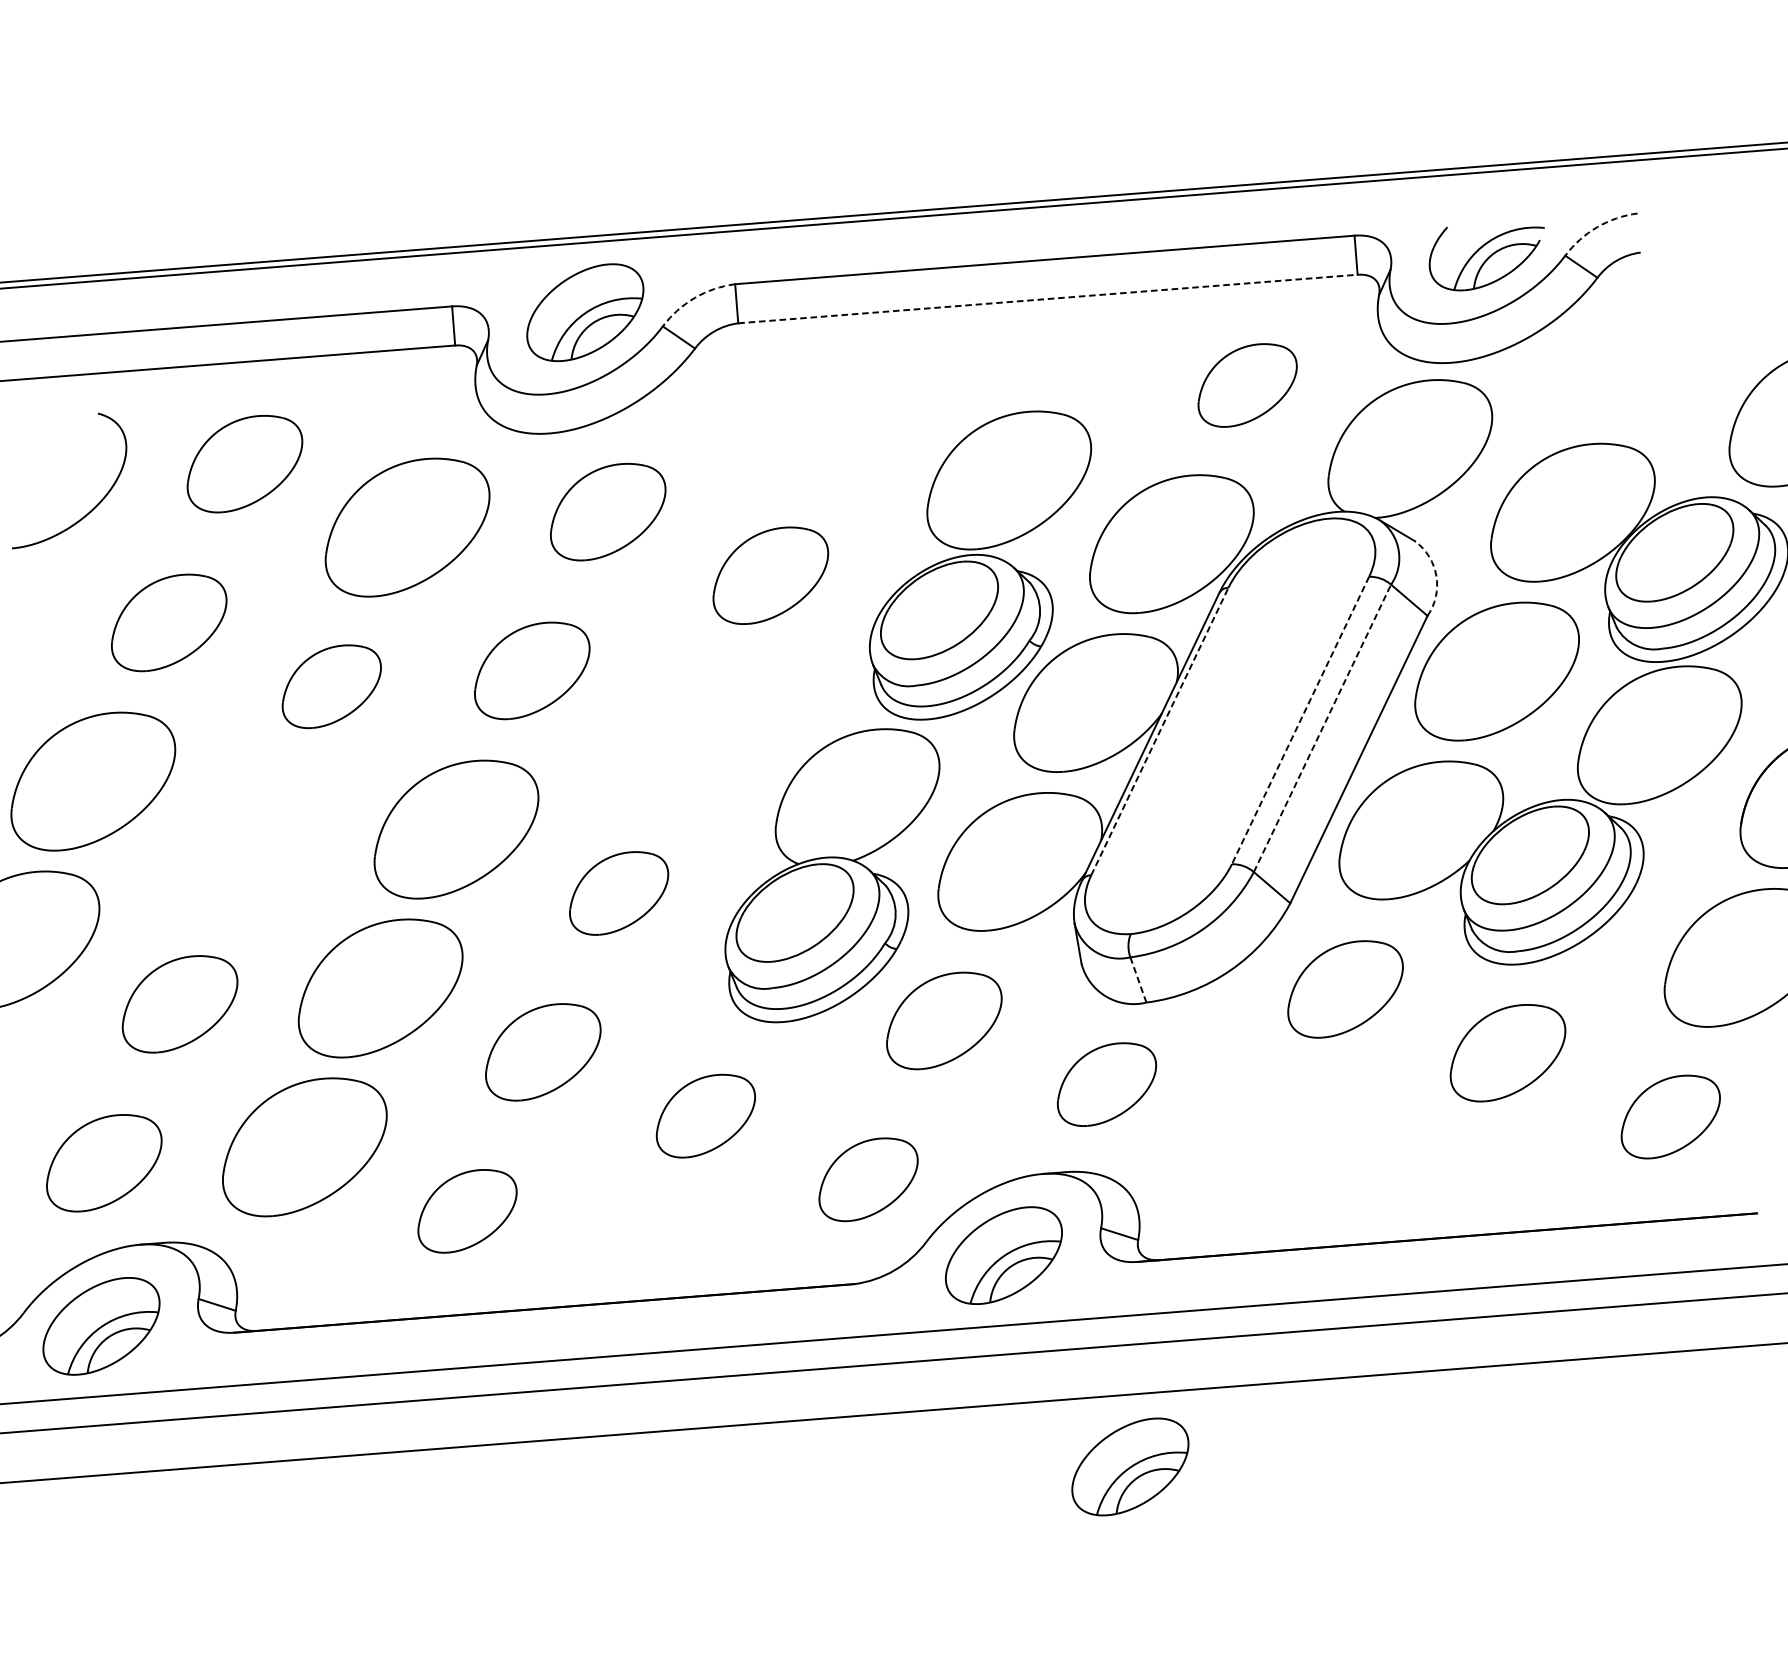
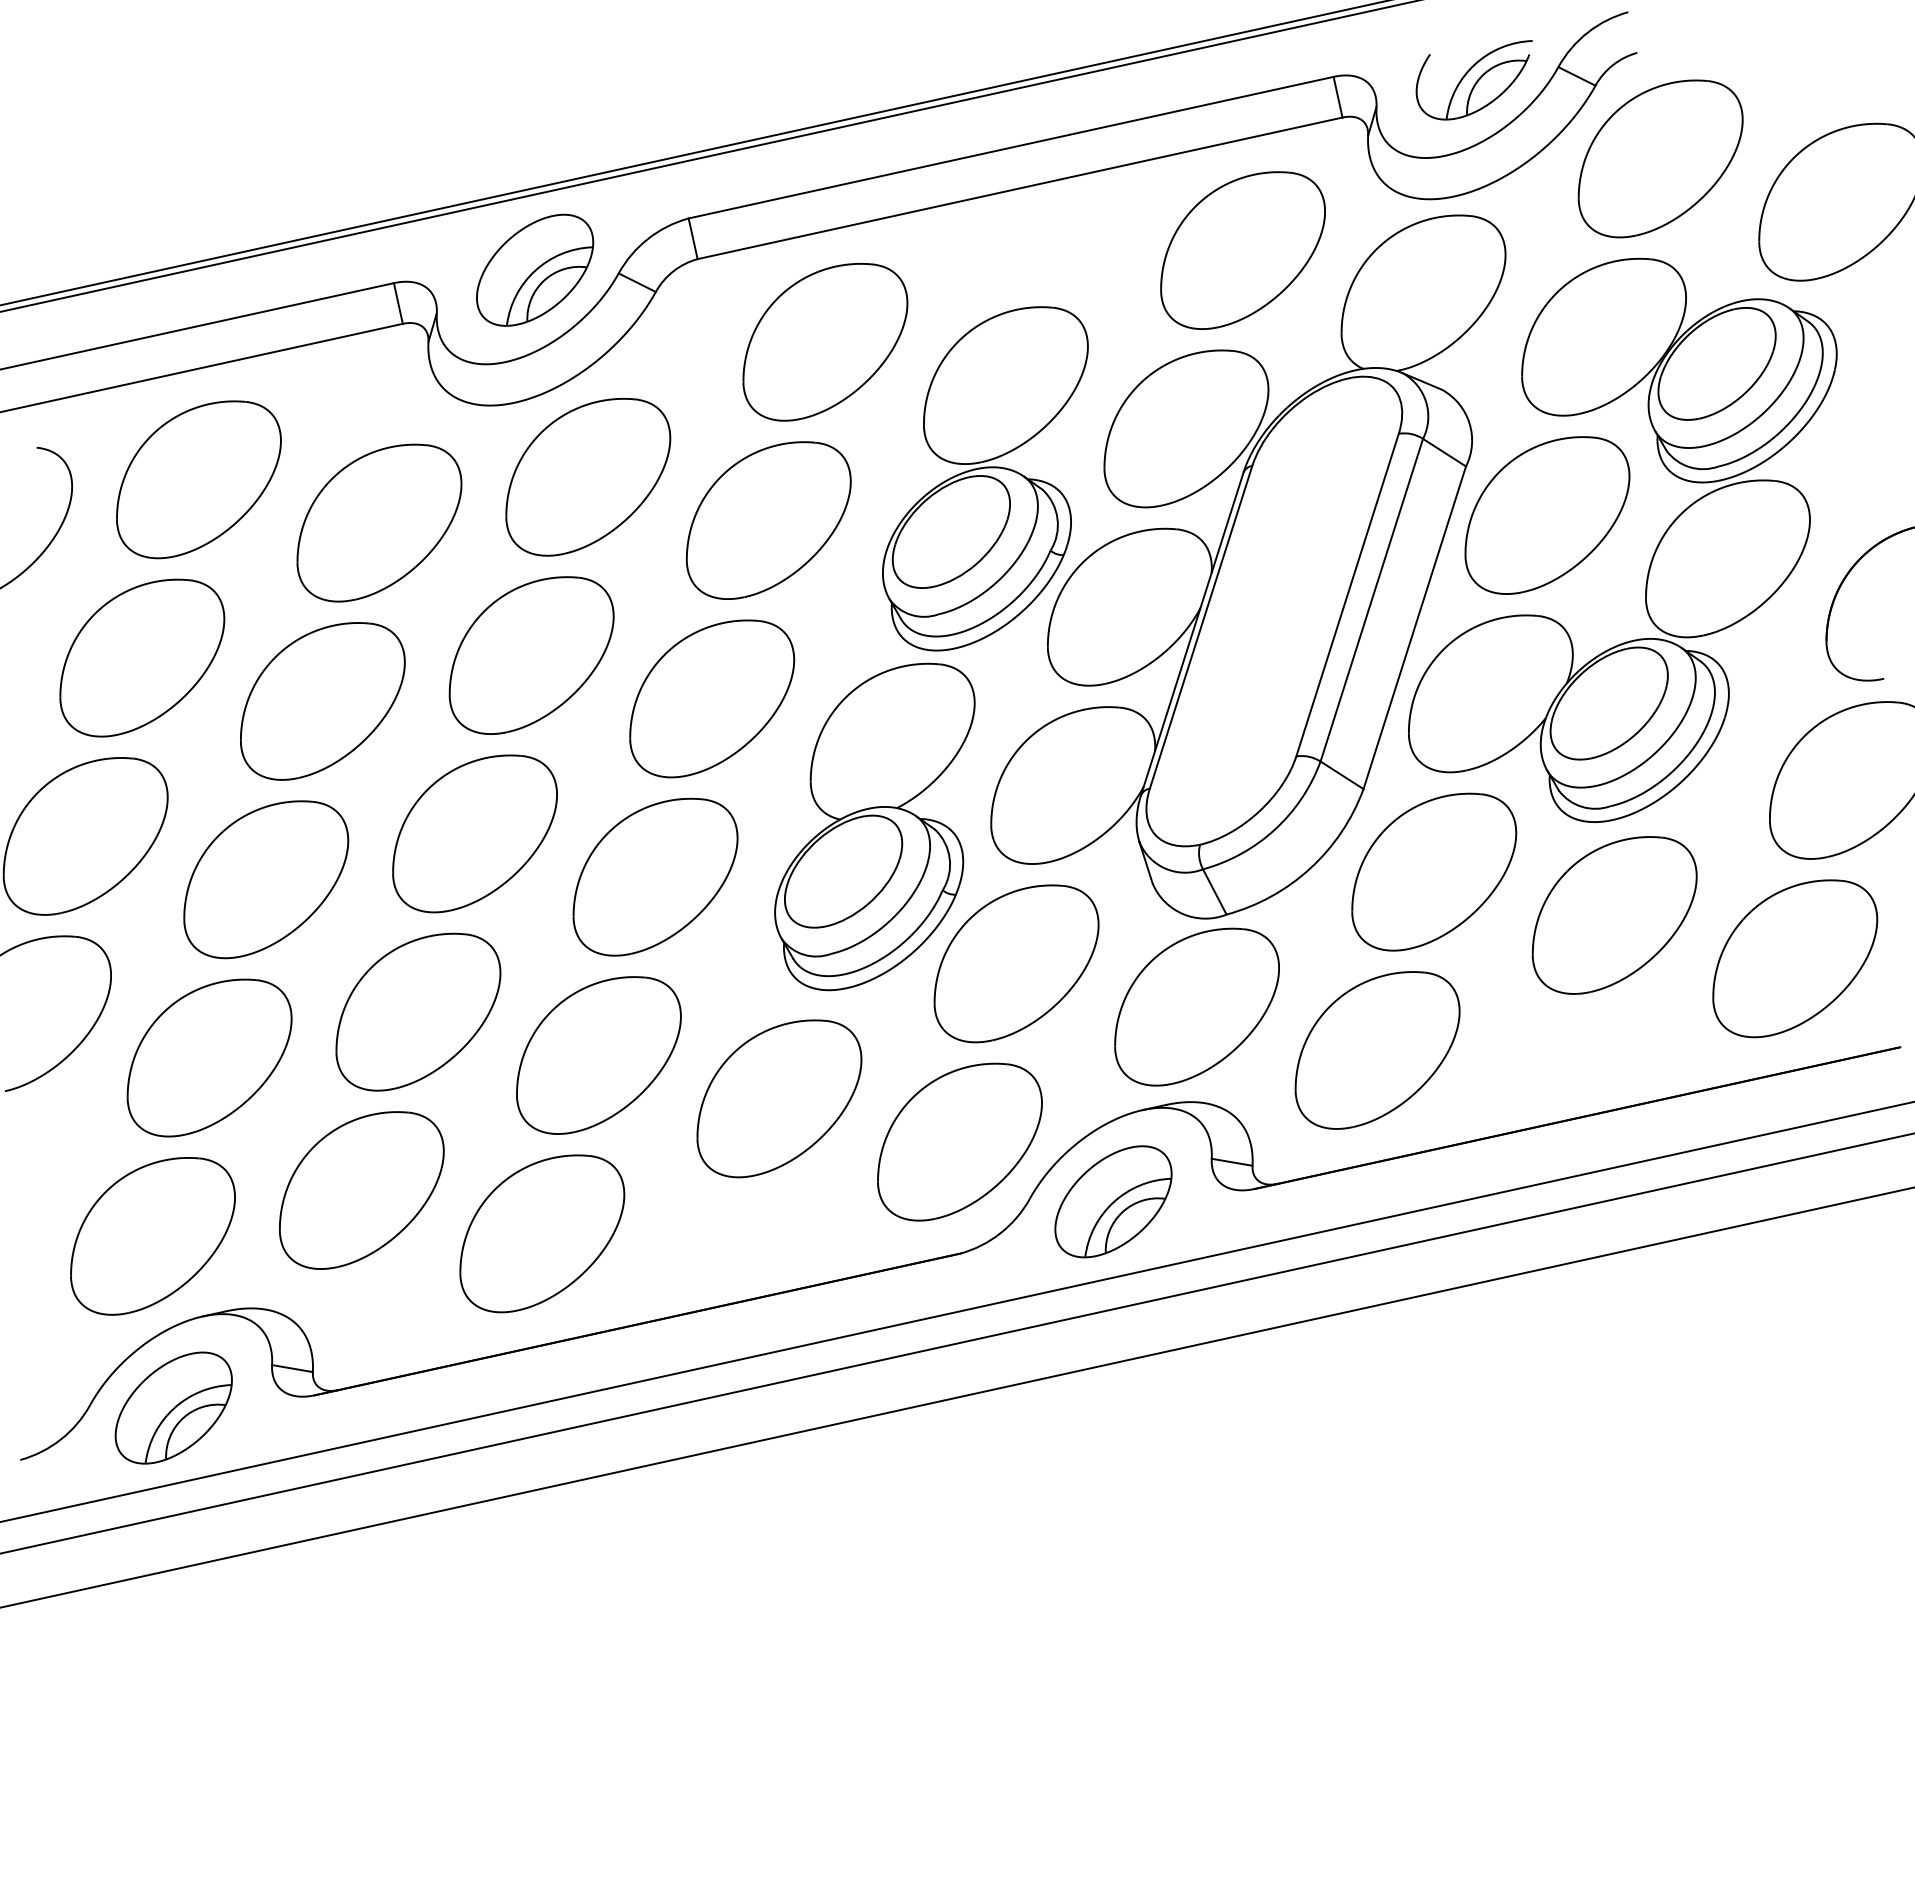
arc: (1596, 227) -> (1587, 32), dashed -> solid
arc: (695, 297) -> (648, 238), dashed -> solid
line: (1048, 299) -> (1020, 188), dashed -> solid
part: (1648, 354) -> (1660, 158), added
part: (1247, 385) -> (1242, 250), size x1.67
part: (846, 417) -> (825, 342), added
part: (244, 464) -> (198, 479), size x1.43
part: (608, 512) -> (588, 477), size x1.43
part: (770, 576) -> (768, 520), size x1.43
arc: (1436, 576) -> (1469, 423), dashed -> solid
part: (169, 622) -> (142, 657), size x1.43
part: (532, 671) -> (531, 655), size x1.43
part: (331, 687) -> (322, 701), size x1.67
line: (1300, 720) -> (1347, 595), dashed -> solid
line: (1322, 727) -> (1371, 599), dashed -> solid
line: (1160, 730) -> (1201, 626), dashed -> solid
part: (695, 734) -> (712, 698), added
part: (256, 845) -> (266, 879), added
part: (619, 893) -> (655, 876), size x1.67
line: (1138, 979) -> (1214, 891), dashed -> solid
part: (1345, 989) -> (1434, 871), size x1.43
part: (180, 1004) -> (209, 1057), size x1.43
part: (944, 1020) -> (1016, 963), size x1.43
part: (542, 1052) -> (598, 1055), size x1.43
part: (1507, 1053) -> (1614, 915), size x1.43
part: (1106, 1084) -> (1196, 1006), size x1.67
part: (706, 1116) -> (779, 1098), size x1.67
part: (1671, 1117) -> (1795, 958), size x1.67
part: (1269, 1148) -> (1377, 1050), added
part: (103, 1163) -> (152, 1236), size x1.43
part: (868, 1179) -> (959, 1141), size x1.67
part: (467, 1211) -> (542, 1233), size x1.67
part: (1130, 1466) -> (1277, 1405), removed

